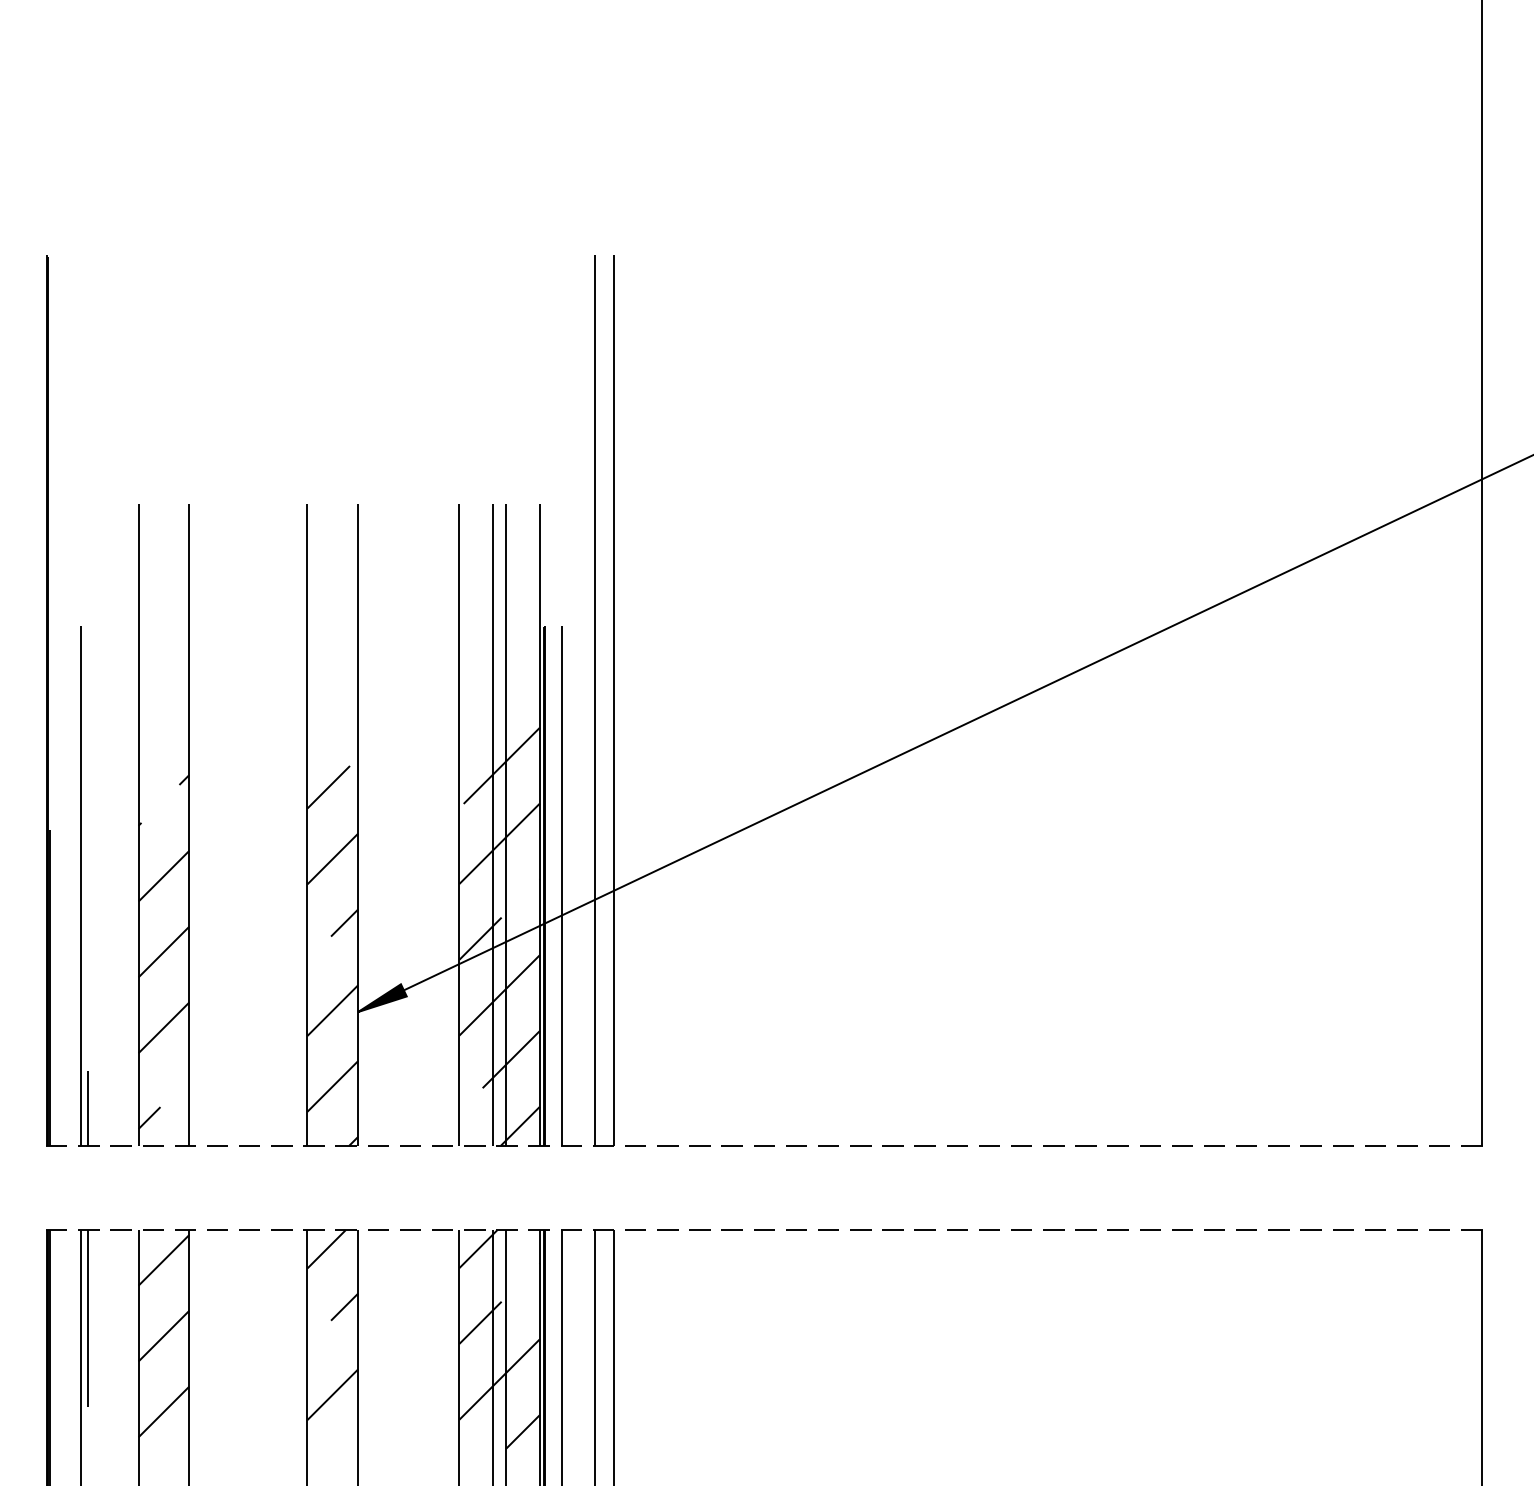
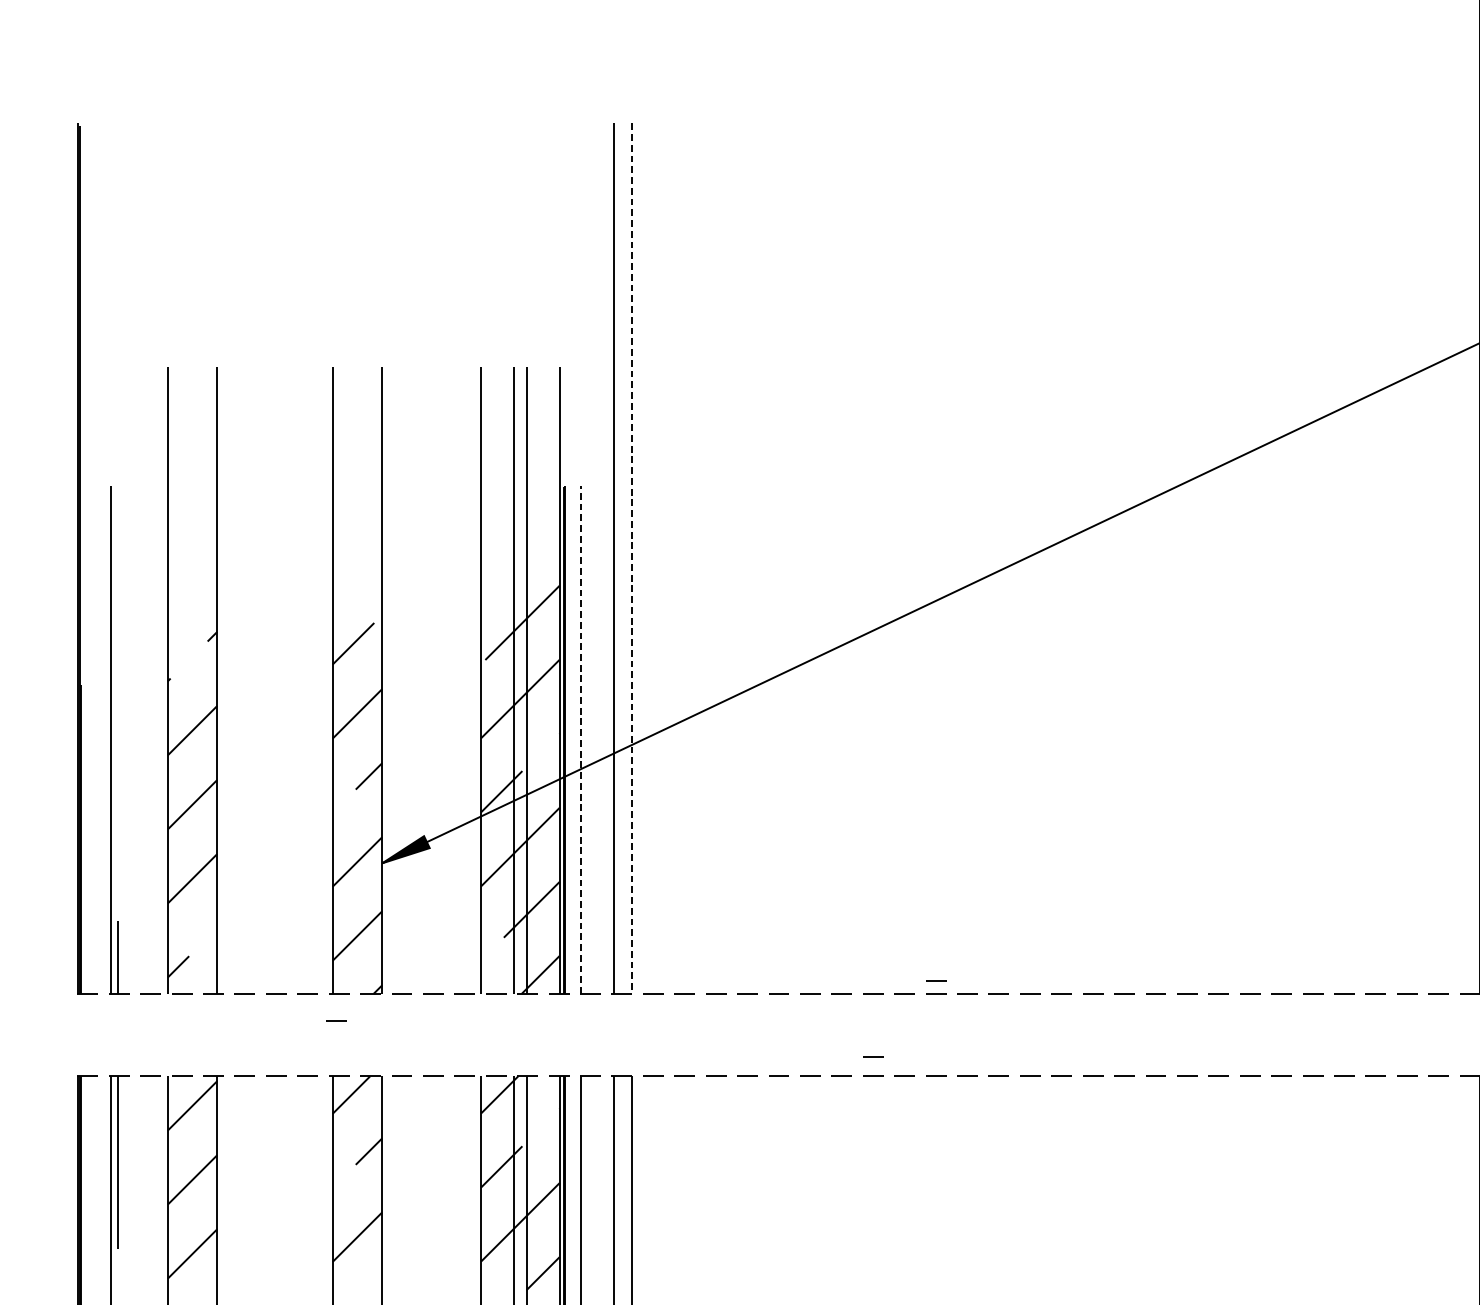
line: (614, 700) -> (632, 559), solid -> dashed
line: (561, 885) -> (580, 739), solid -> dashed
line: (924, 1132) -> (935, 980), added
line: (310, 1173) -> (335, 1021), added
line: (860, 1209) -> (872, 1056), added

